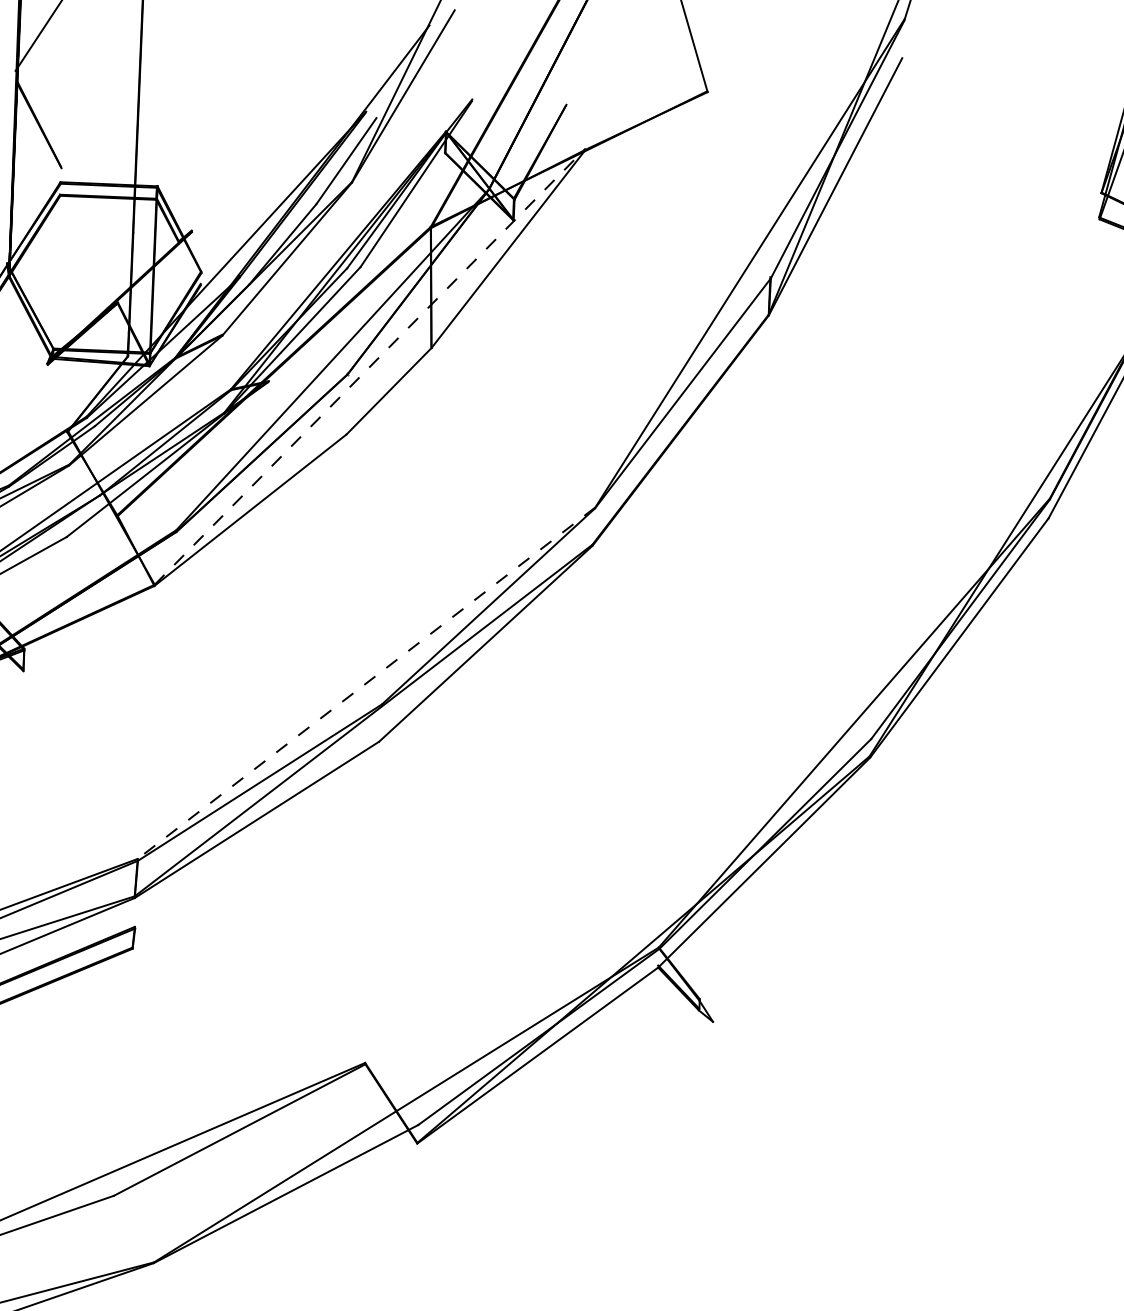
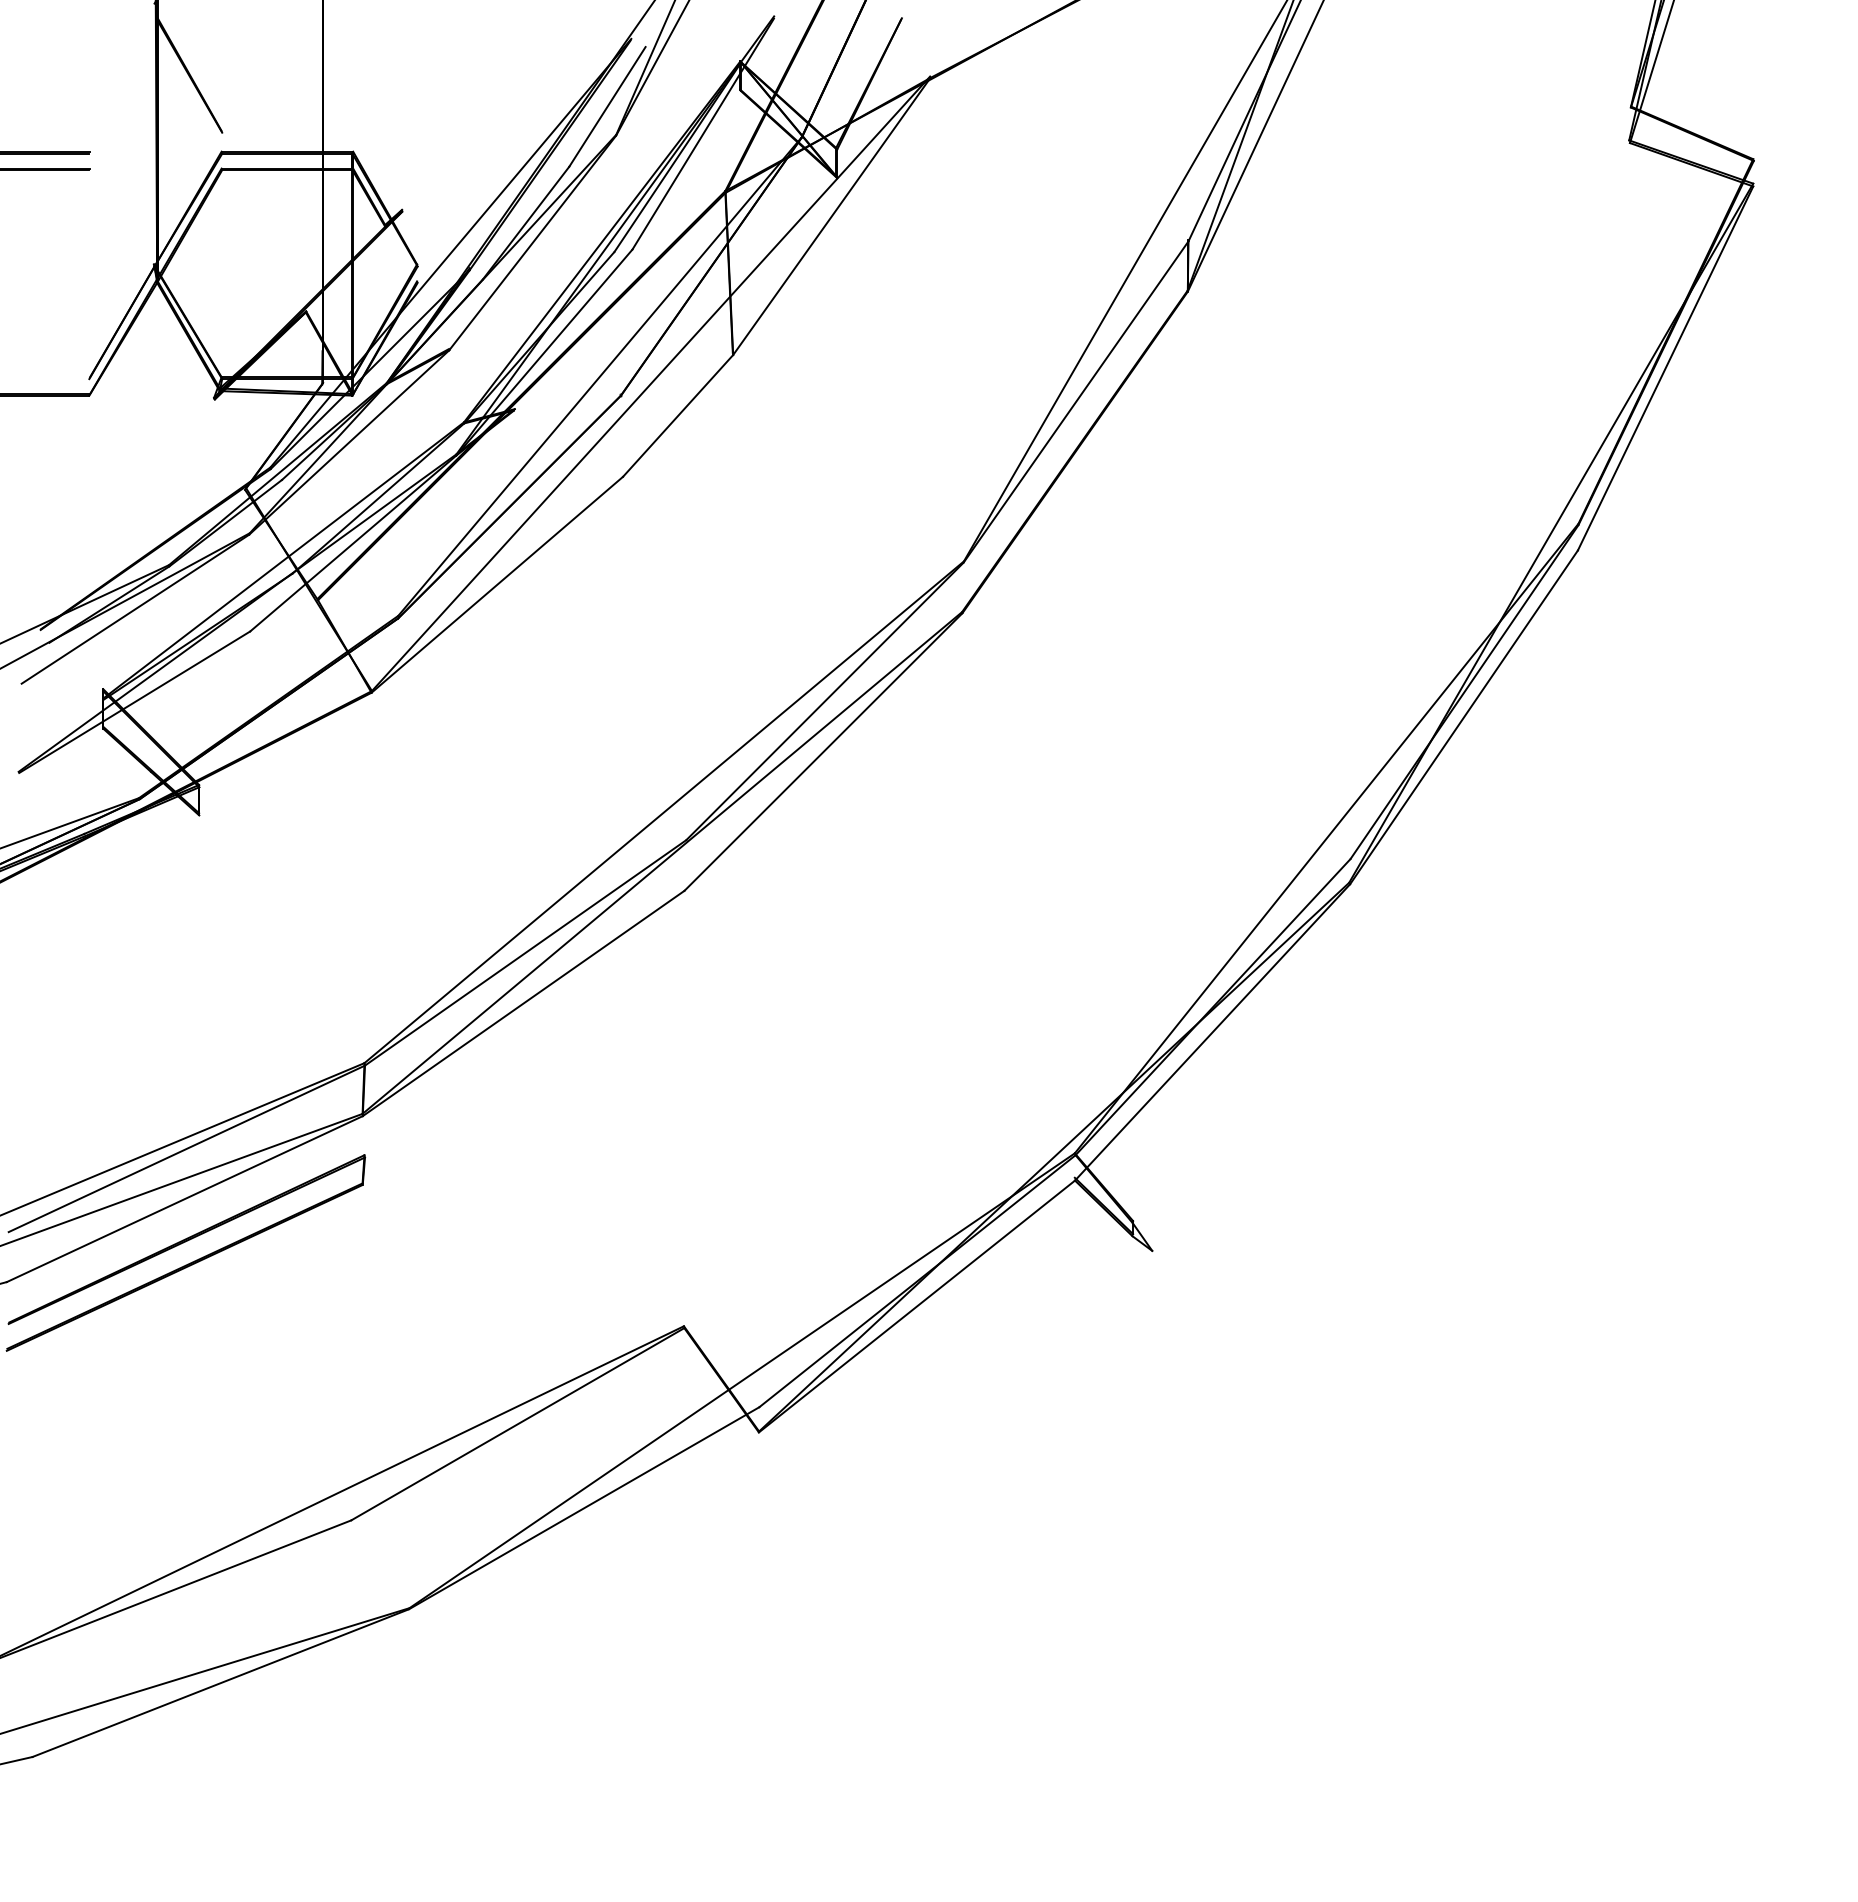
line: (370, 366) -> (651, 383), dashed -> solid
line: (366, 683) -> (664, 812), dashed -> solid

